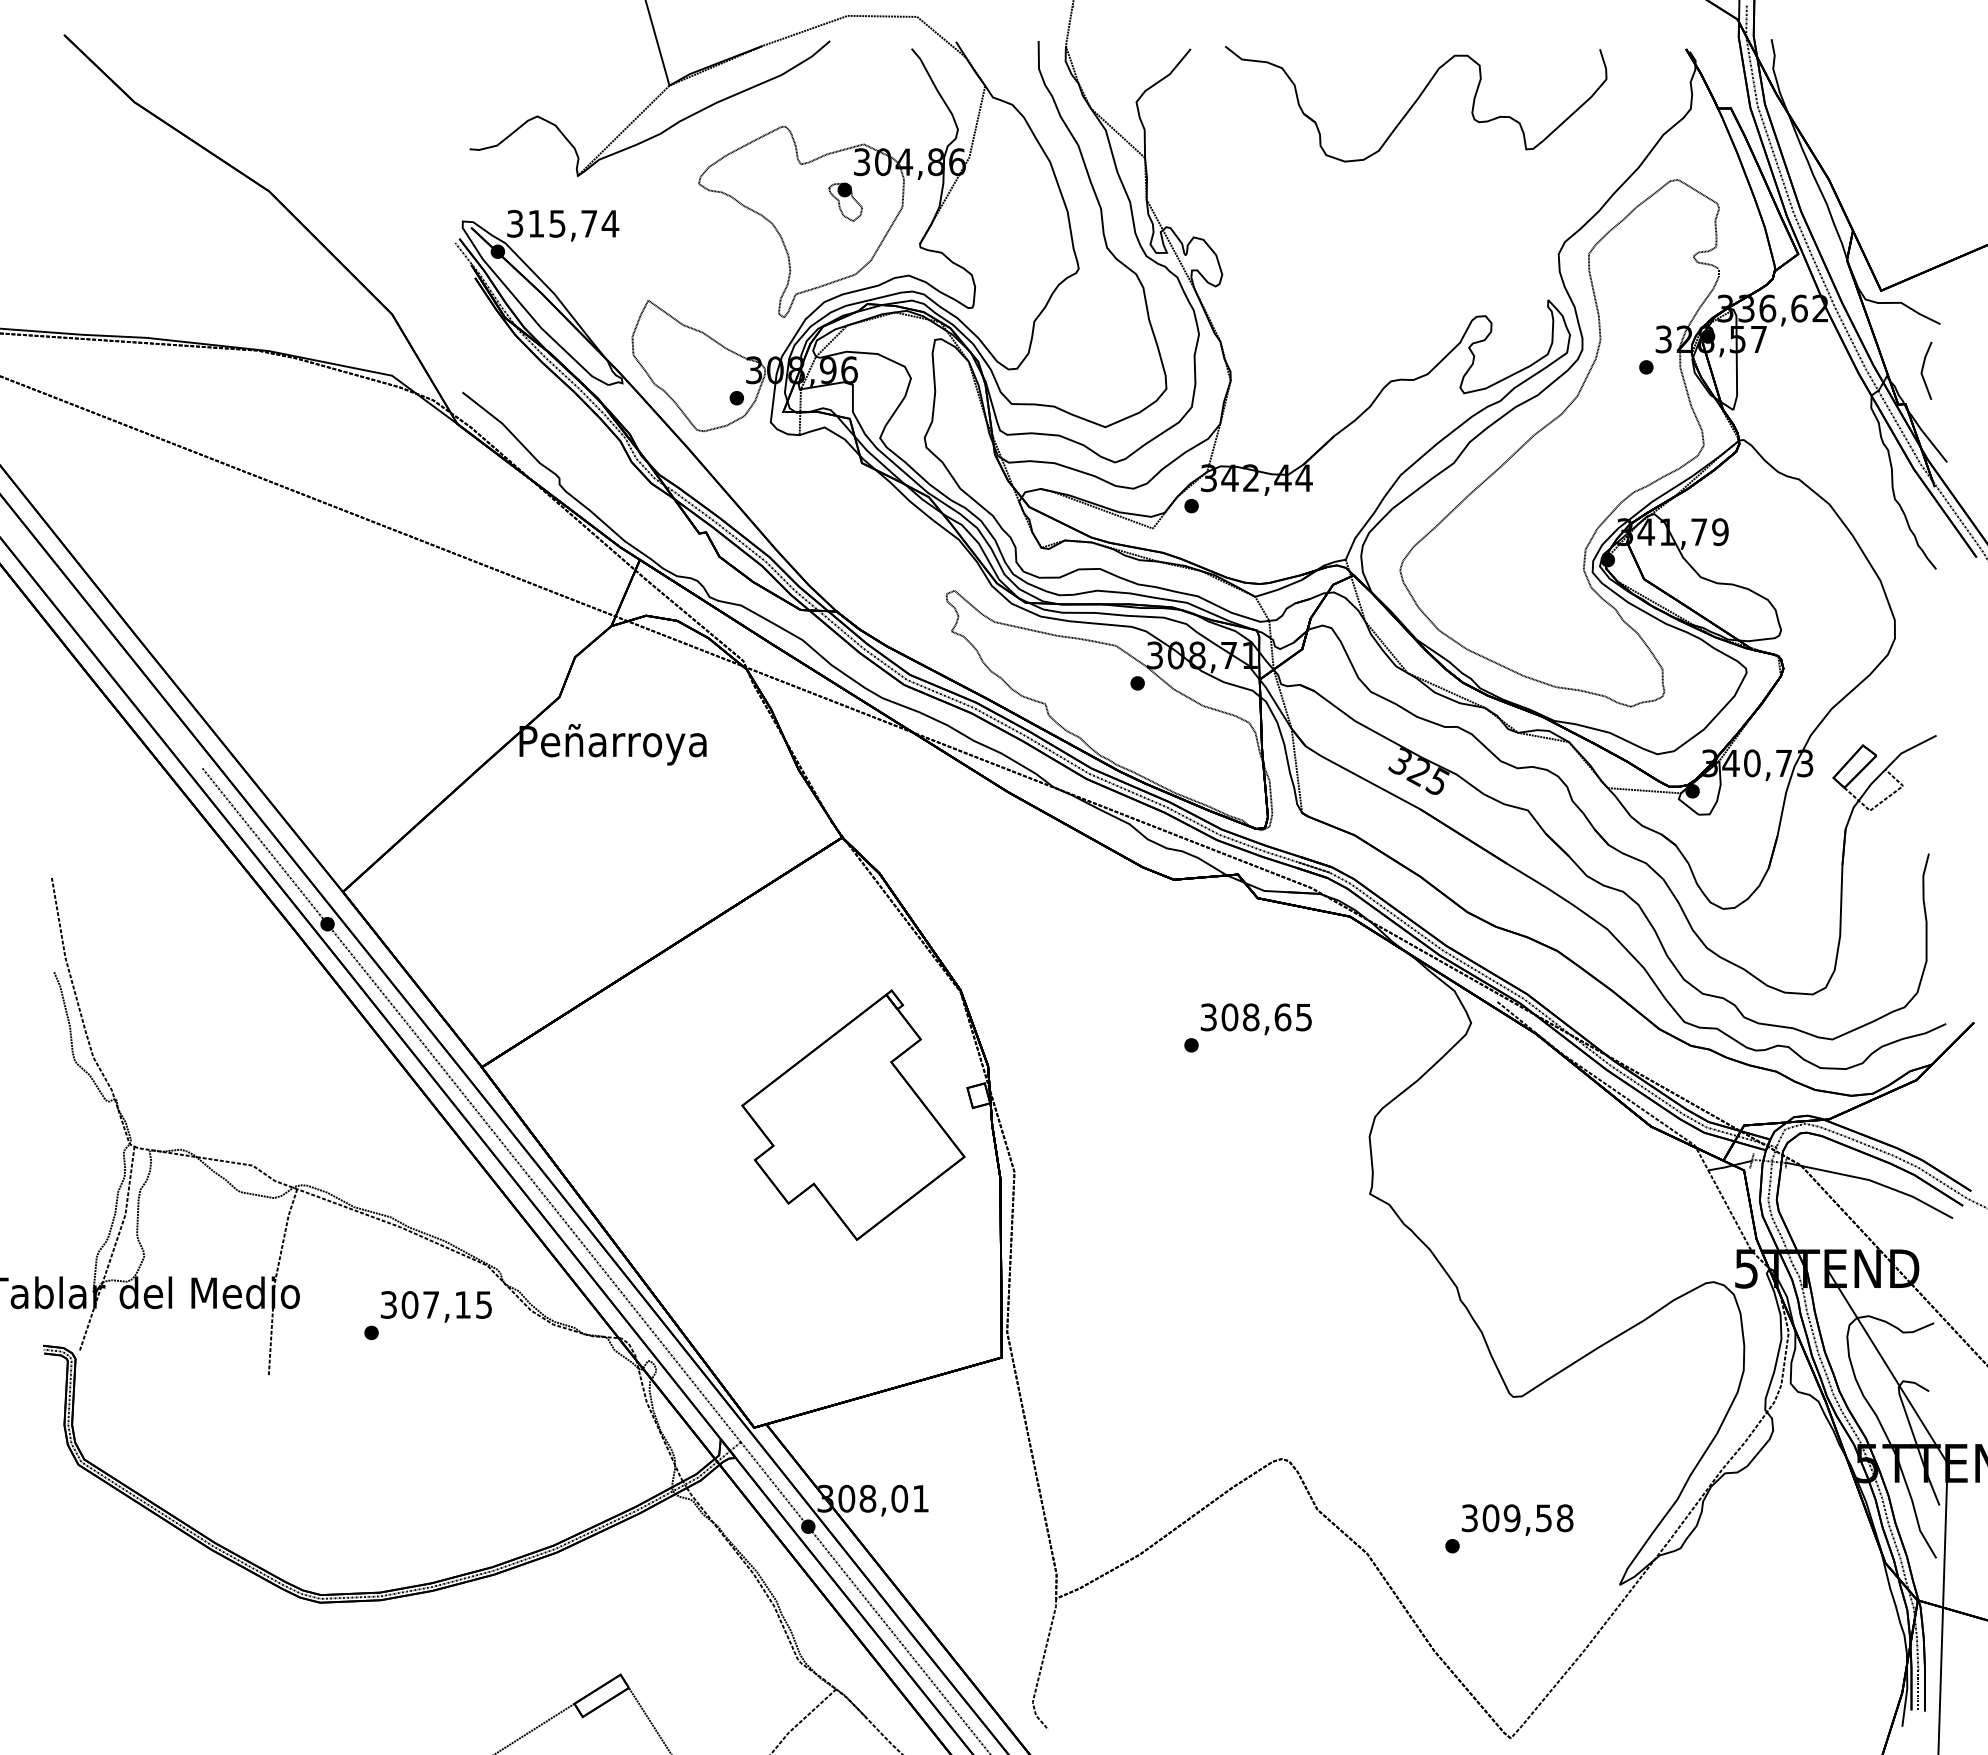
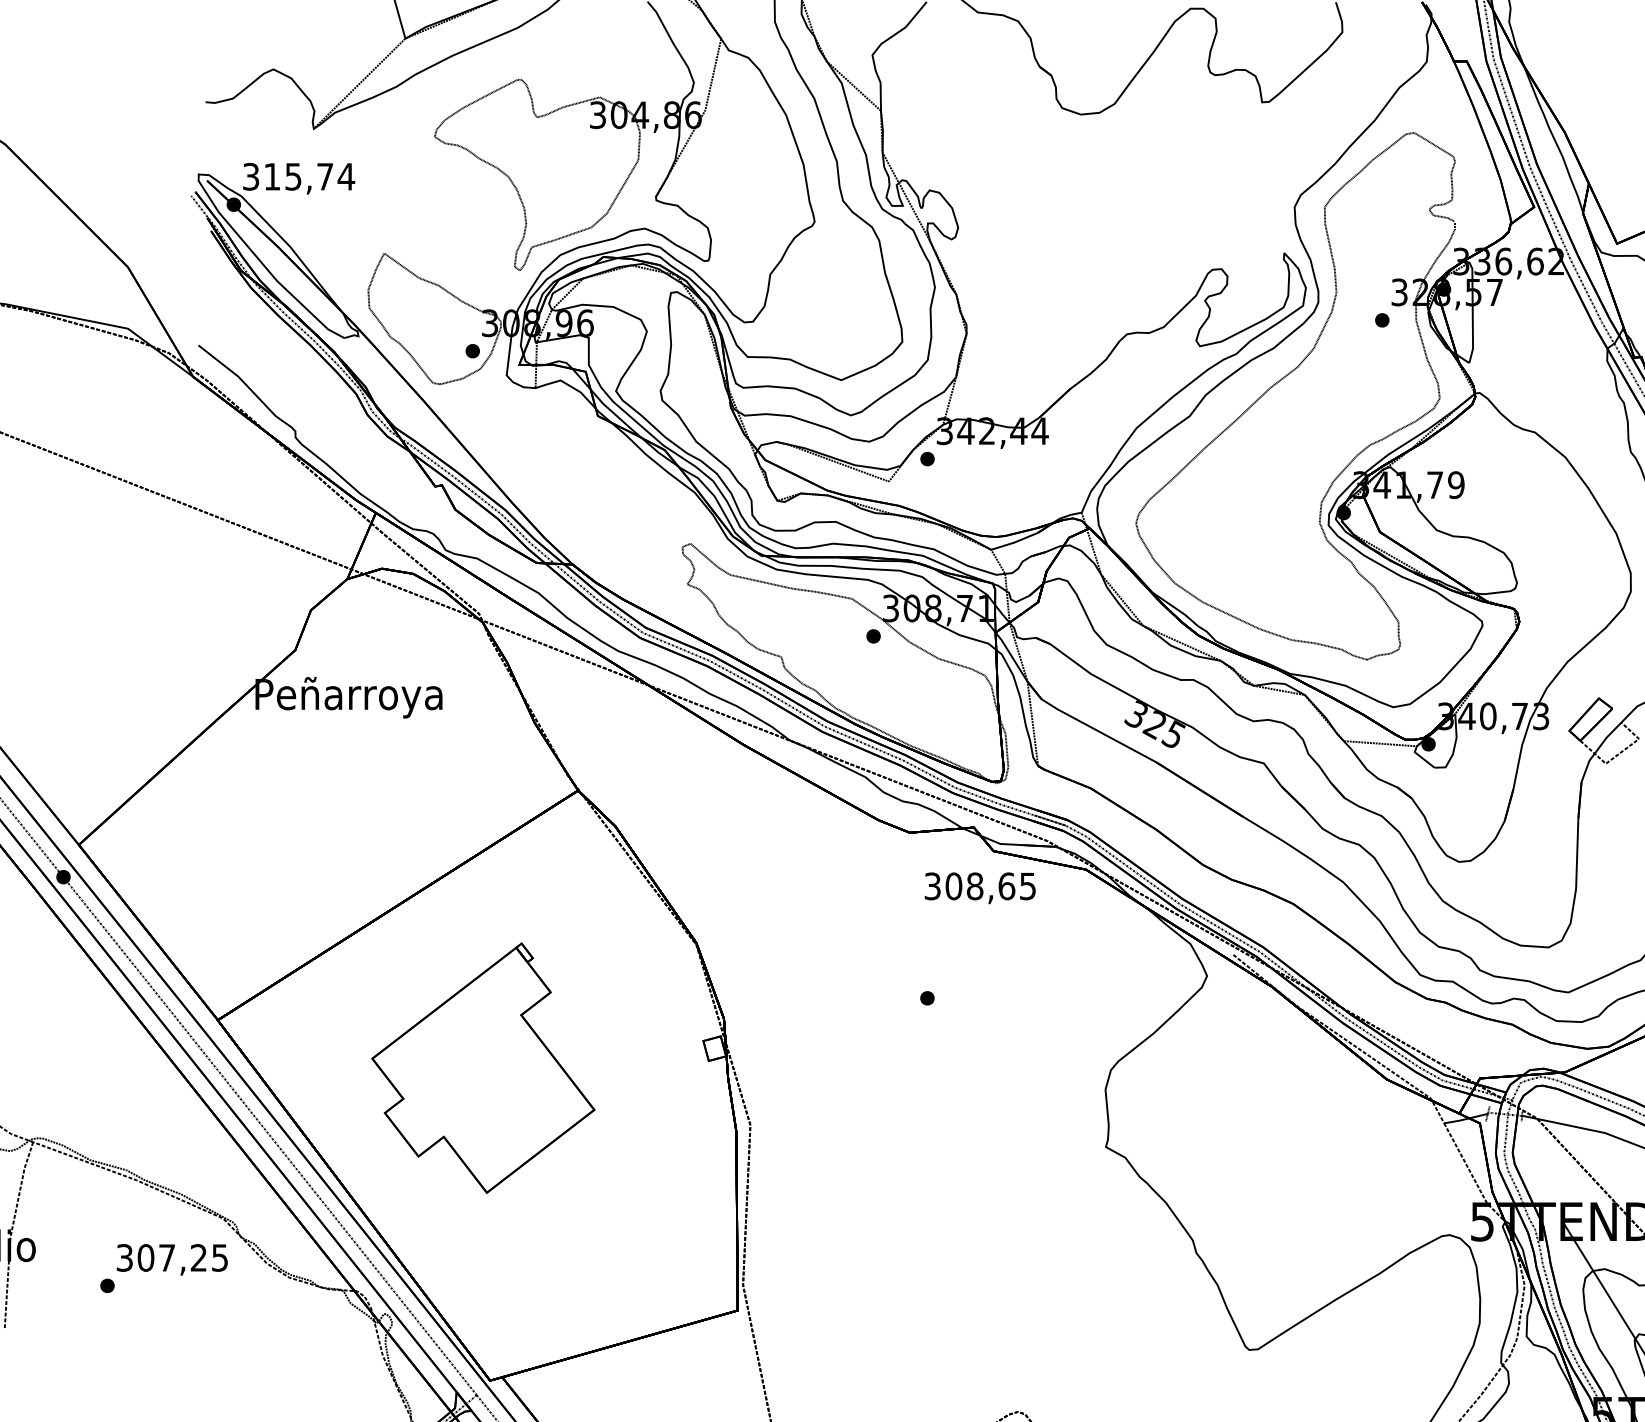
part: (845, 201) -> (581, 154), removed
text: (1255, 1019) -> (979, 888), moved
part: (853, 1114) -> (483, 1067), moved
text: (462, 1304) -> (198, 1257), 307,15 -> 307,25

